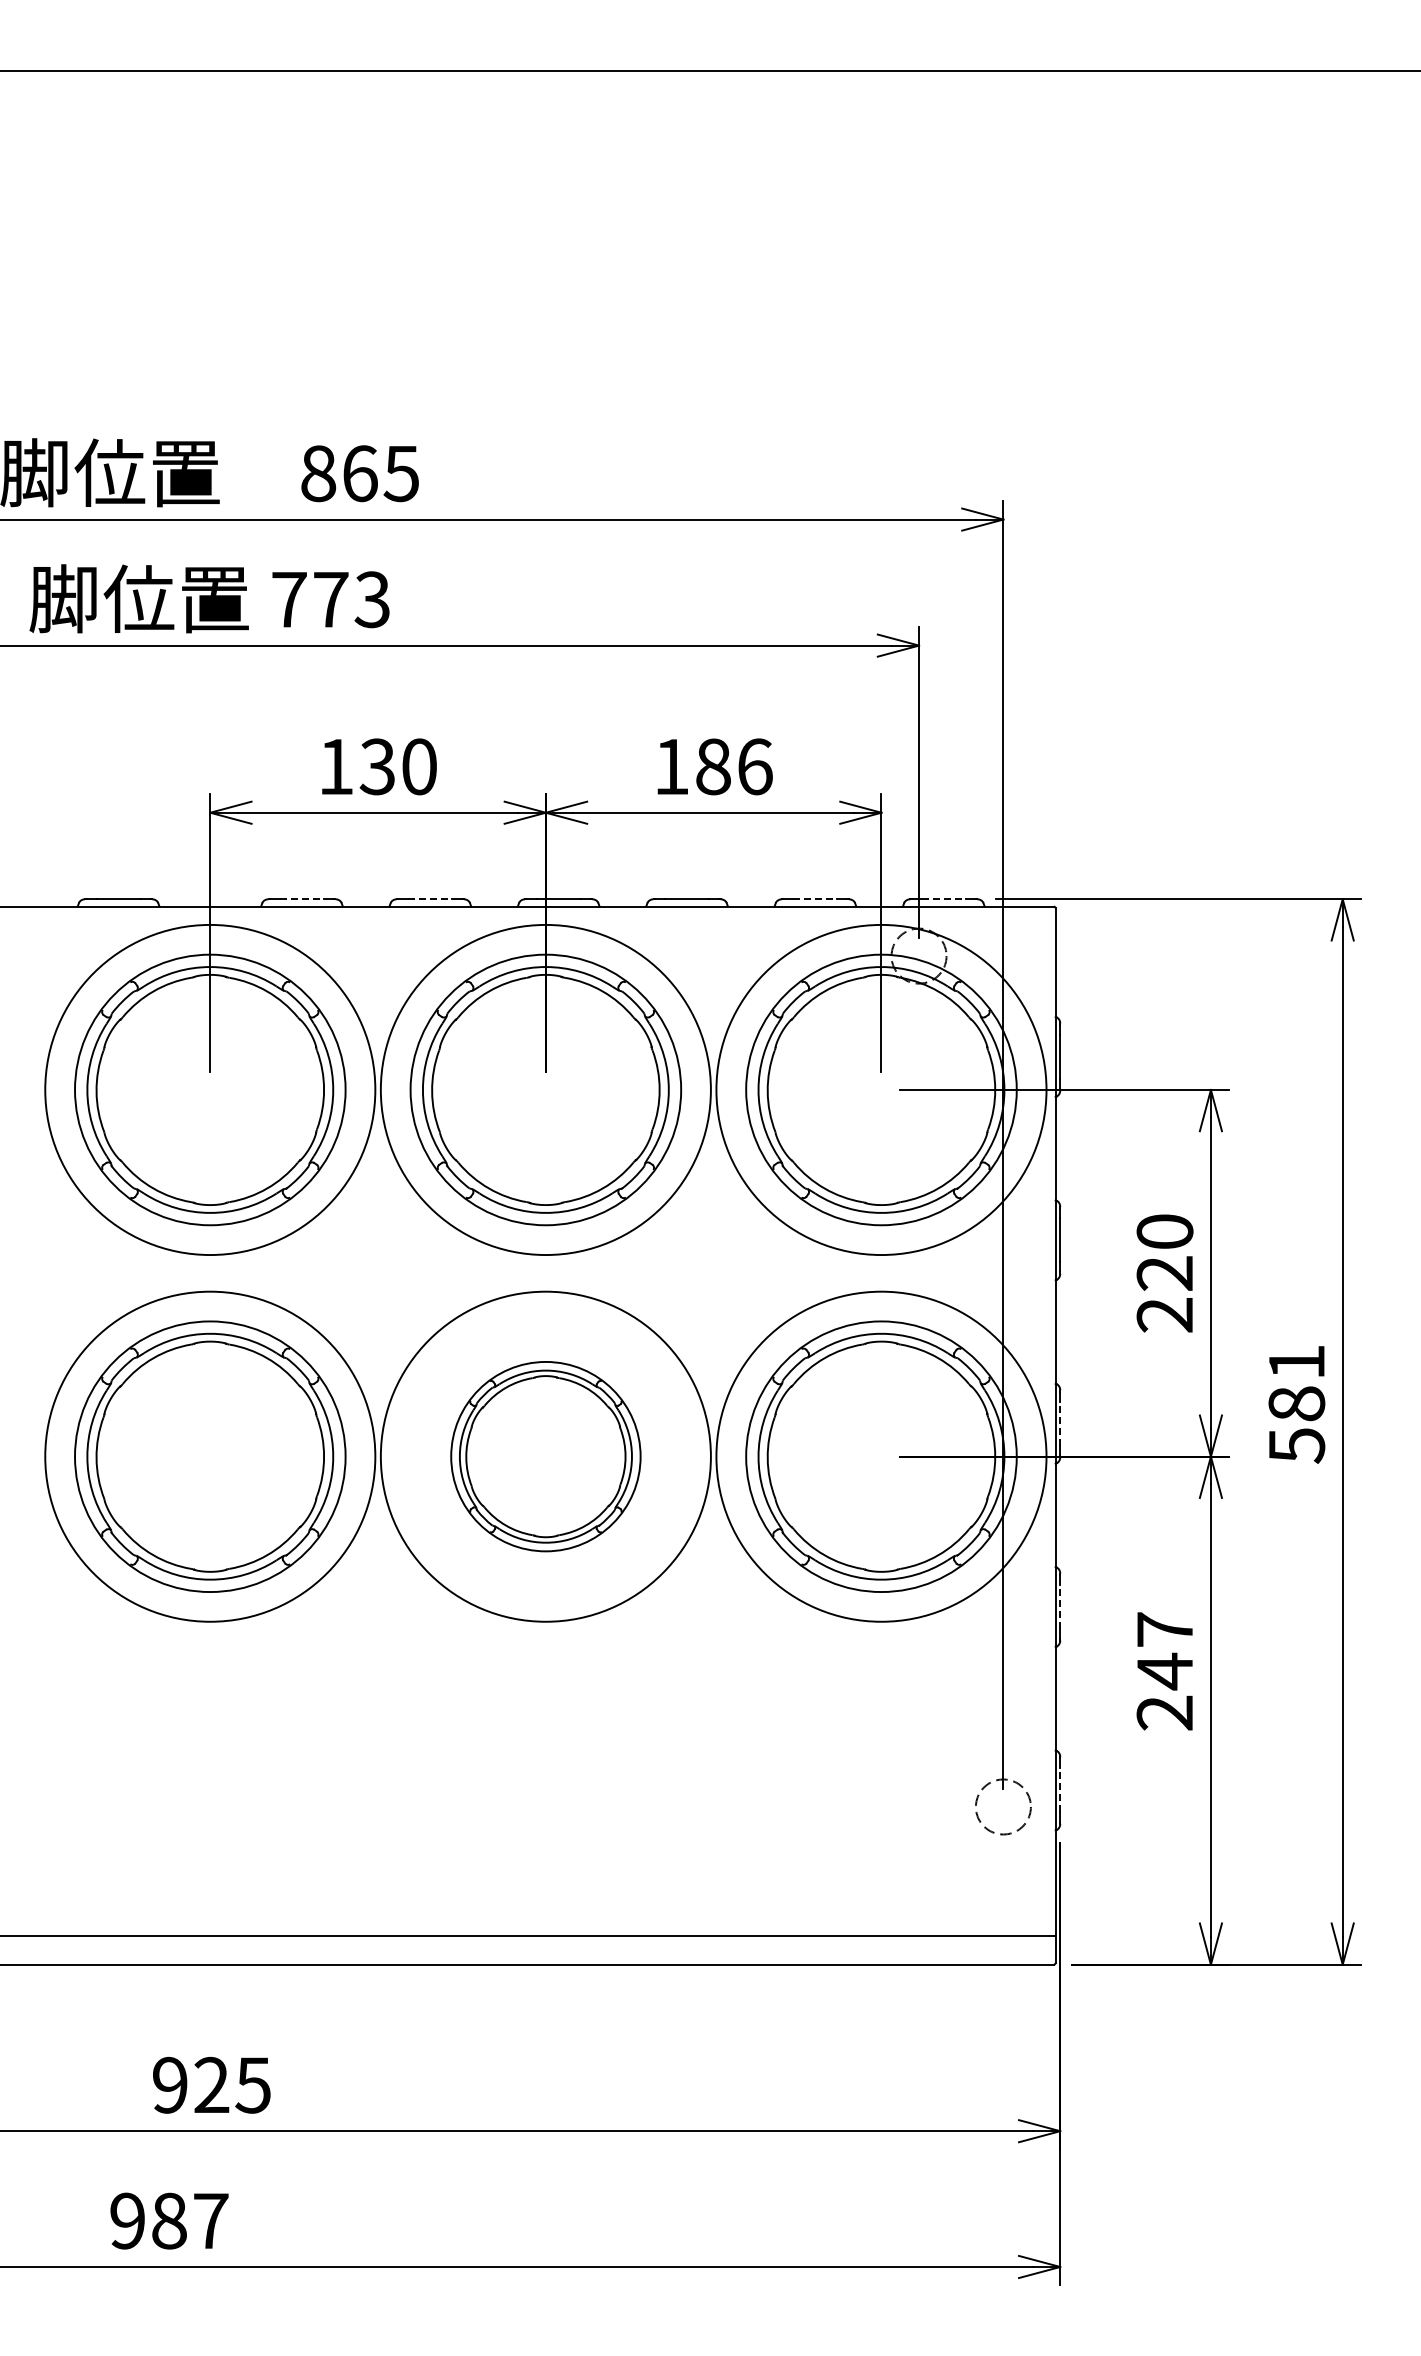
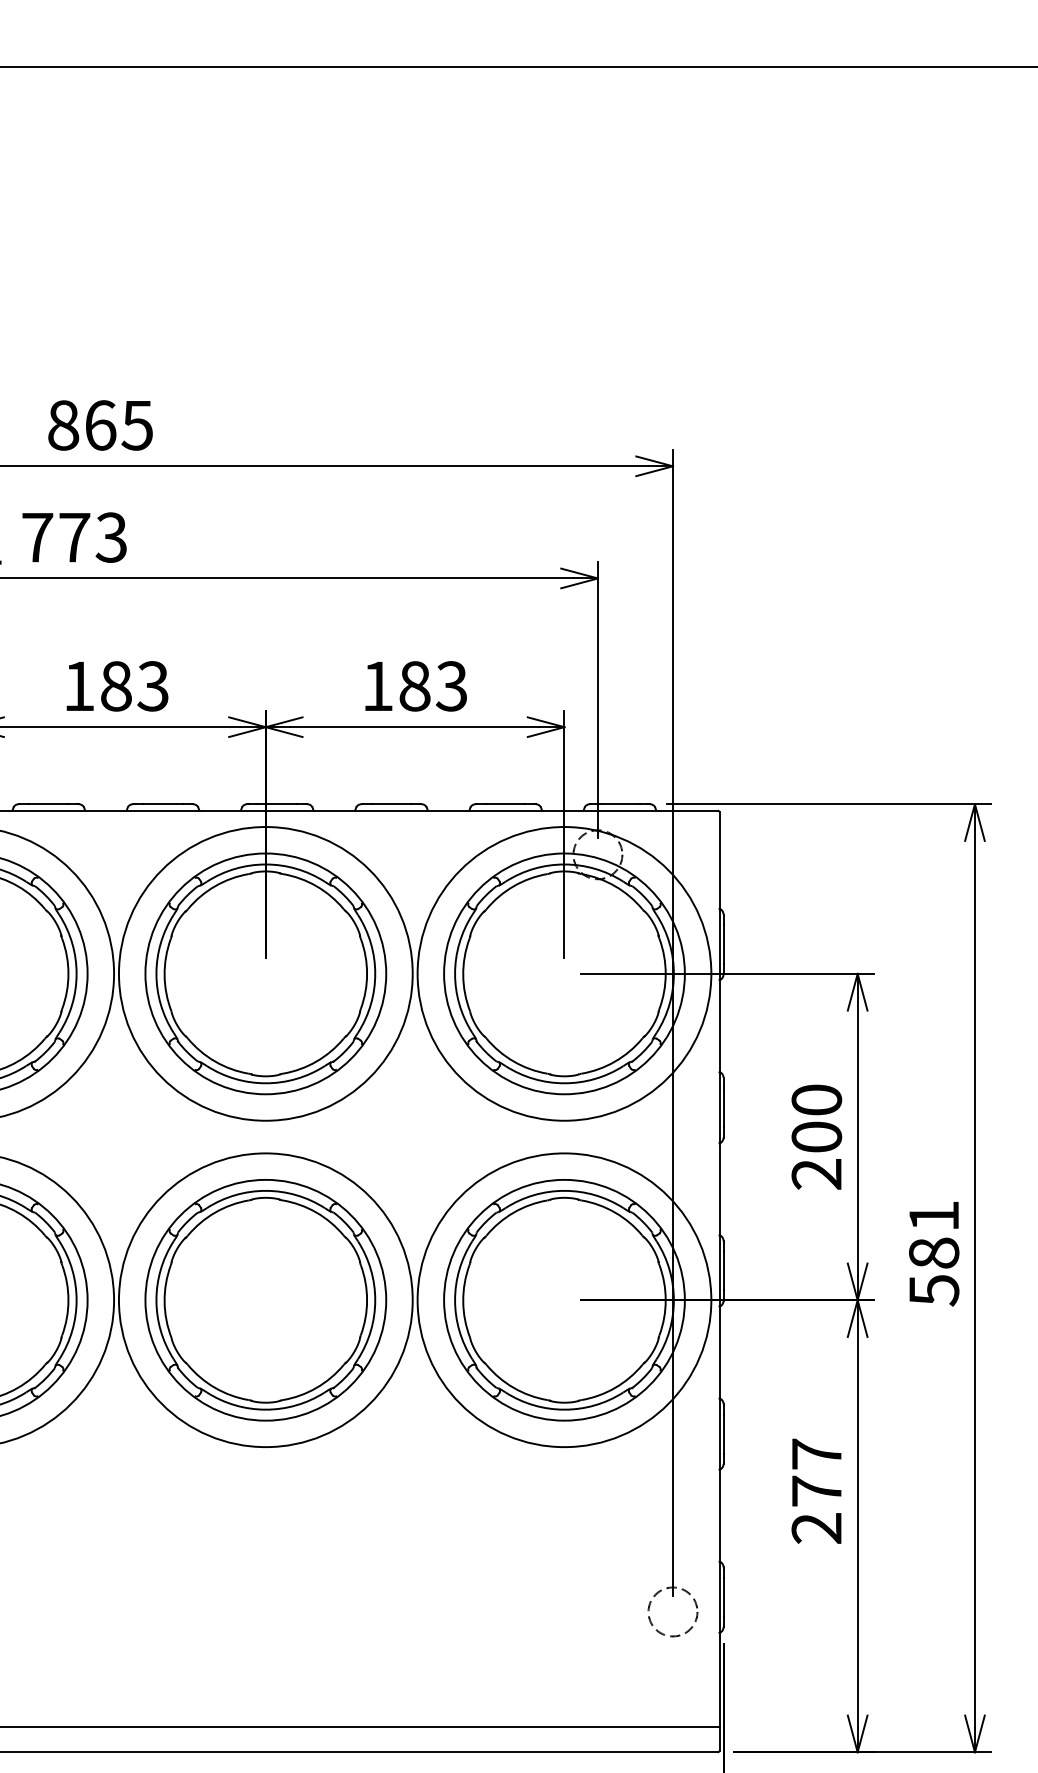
text: (397, 766) -> (133, 686), 130 -> 183
text: (754, 766) -> (451, 686), 186 -> 183
line: (302, 899) -> (49, 804), dashed -> solid
line: (430, 899) -> (163, 804), dashed -> solid
line: (815, 899) -> (505, 804), dashed -> solid
line: (944, 899) -> (620, 804), dashed -> solid
text: (1164, 1273) -> (816, 1137), 220 -> 200
line: (1060, 1423) -> (723, 1270), dashed -> solid
part: (545, 1456) -> (265, 1300), size x1.43
line: (1060, 1606) -> (723, 1433), dashed -> solid
text: (1164, 1671) -> (816, 1491), 247 -> 277
line: (1060, 1789) -> (723, 1596), dashed -> solid

